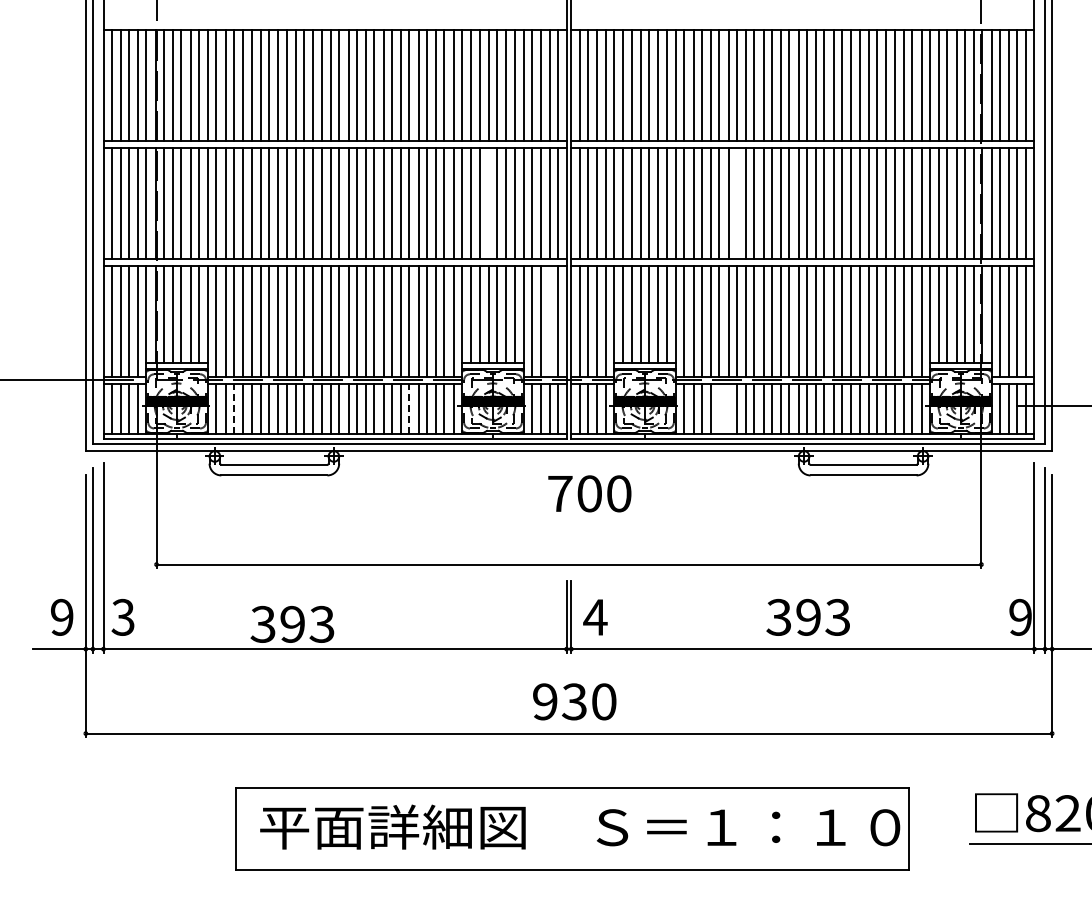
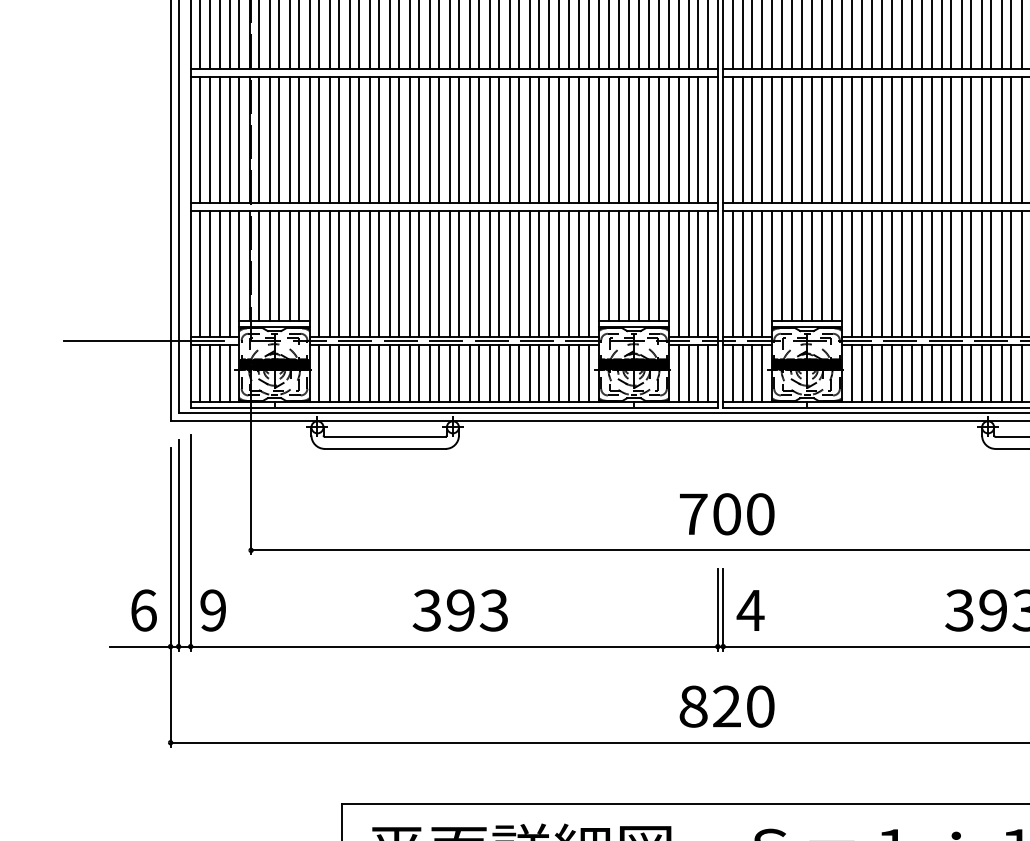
line: (488, 203) -> (628, 139), added
line: (736, 203) -> (911, 139), added
line: (549, 321) -> (698, 273), added
line: (234, 408) -> (339, 372), dashed -> solid
line: (409, 408) -> (539, 372), dashed -> solid
line: (719, 409) -> (891, 373), added
line: (728, 409) -> (902, 373), added
text: (589, 493) -> (726, 513), moved
text: (62, 616) -> (144, 609), 9 -> 6
text: (122, 617) -> (212, 610), 3 -> 9
text: (292, 624) -> (460, 610), moved
text: (559, 701) -> (709, 706), 930 -> 820

